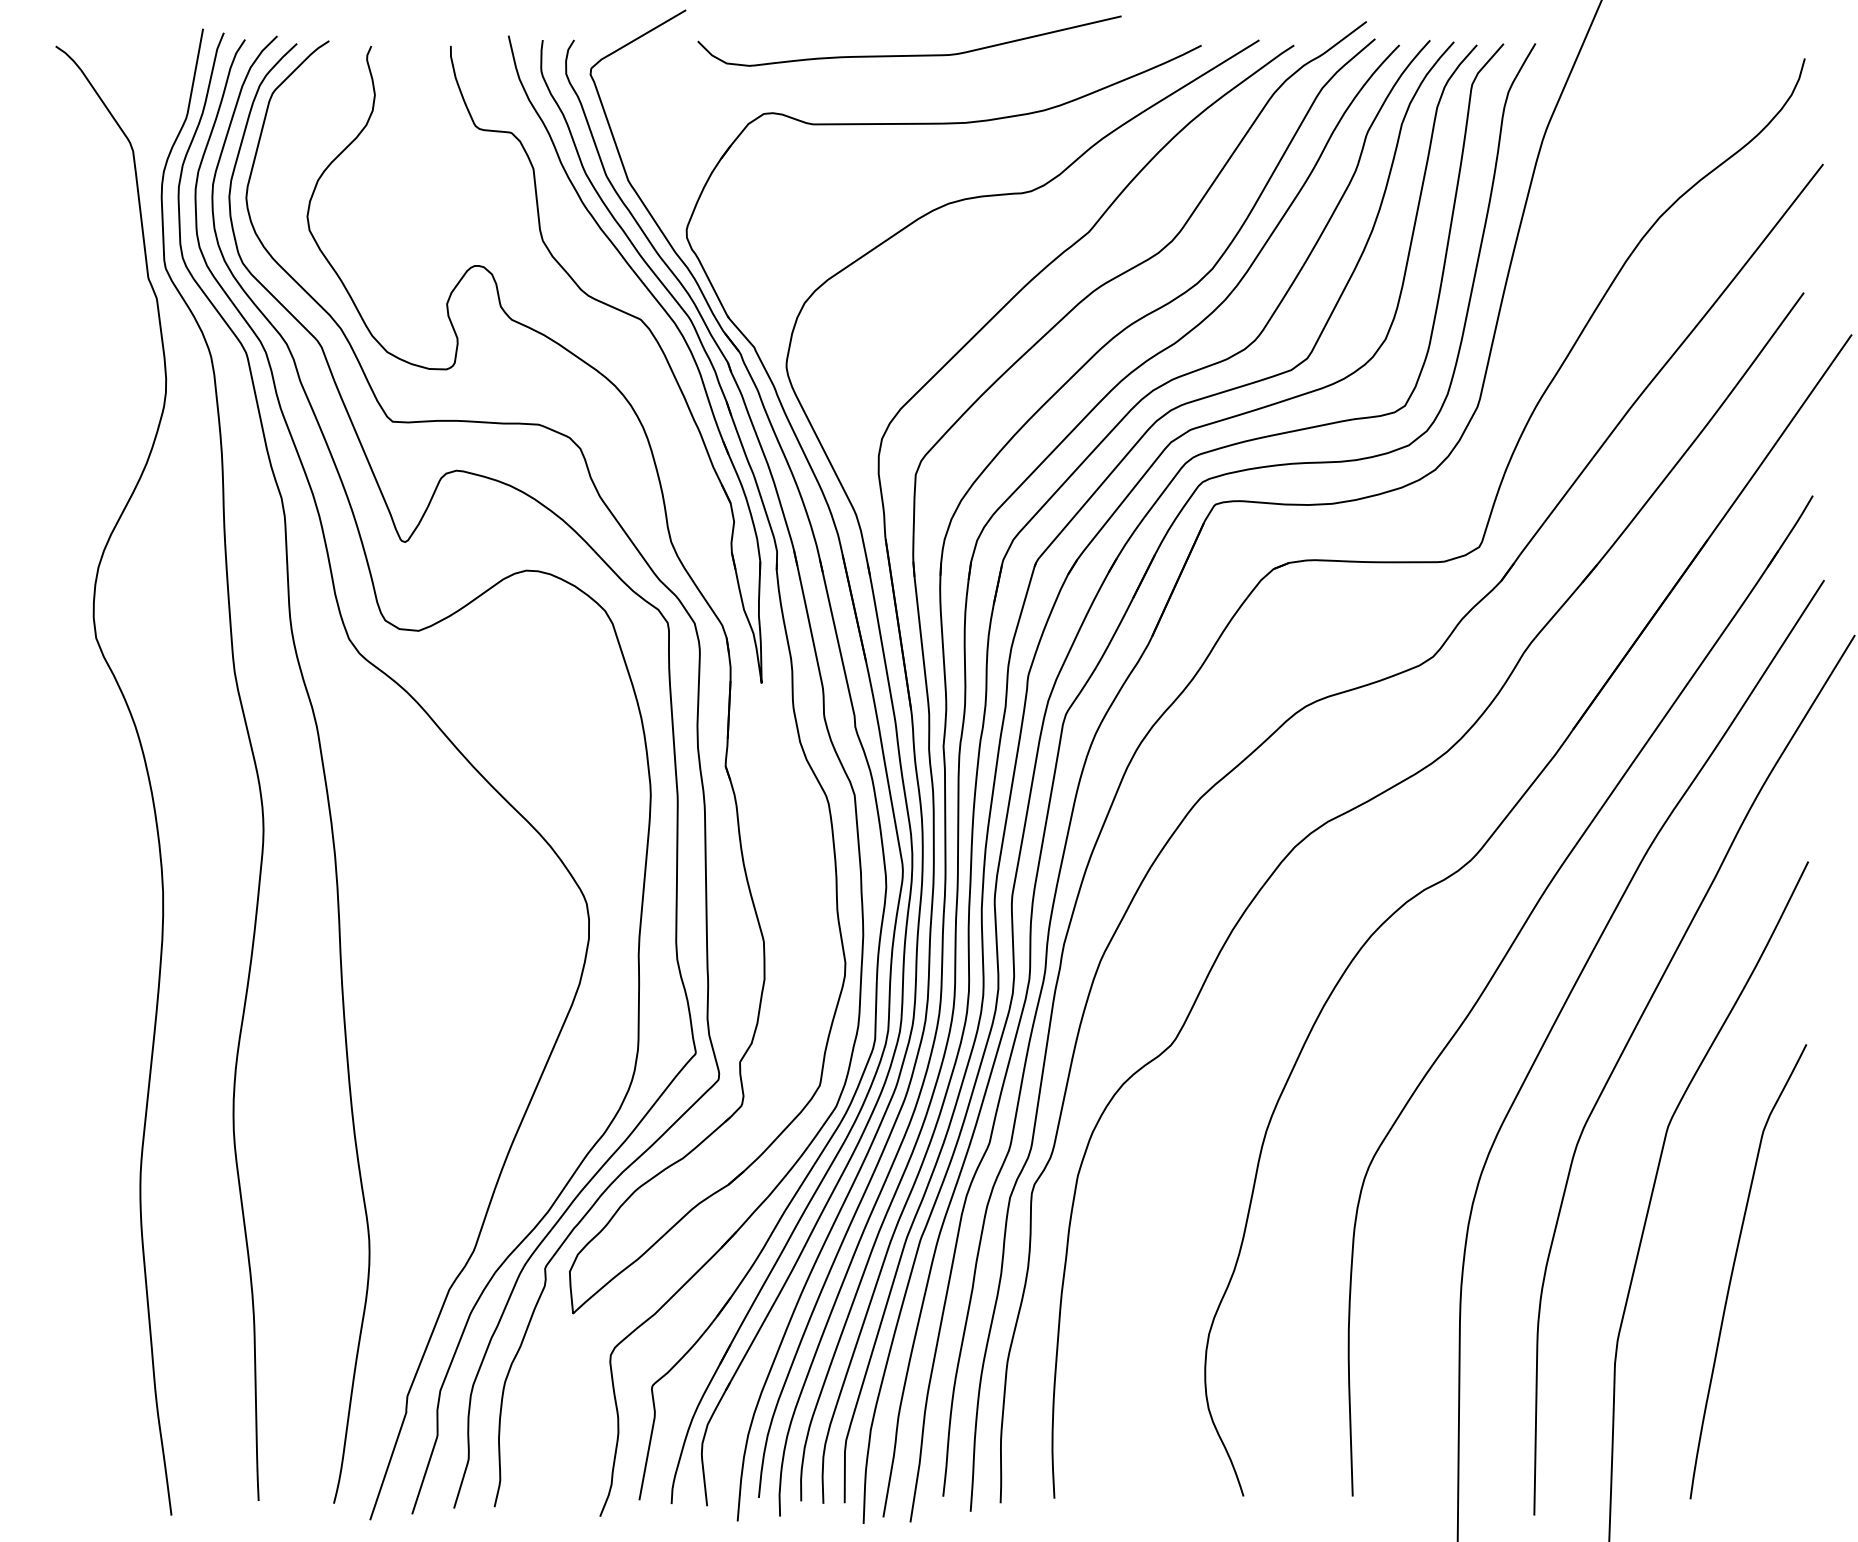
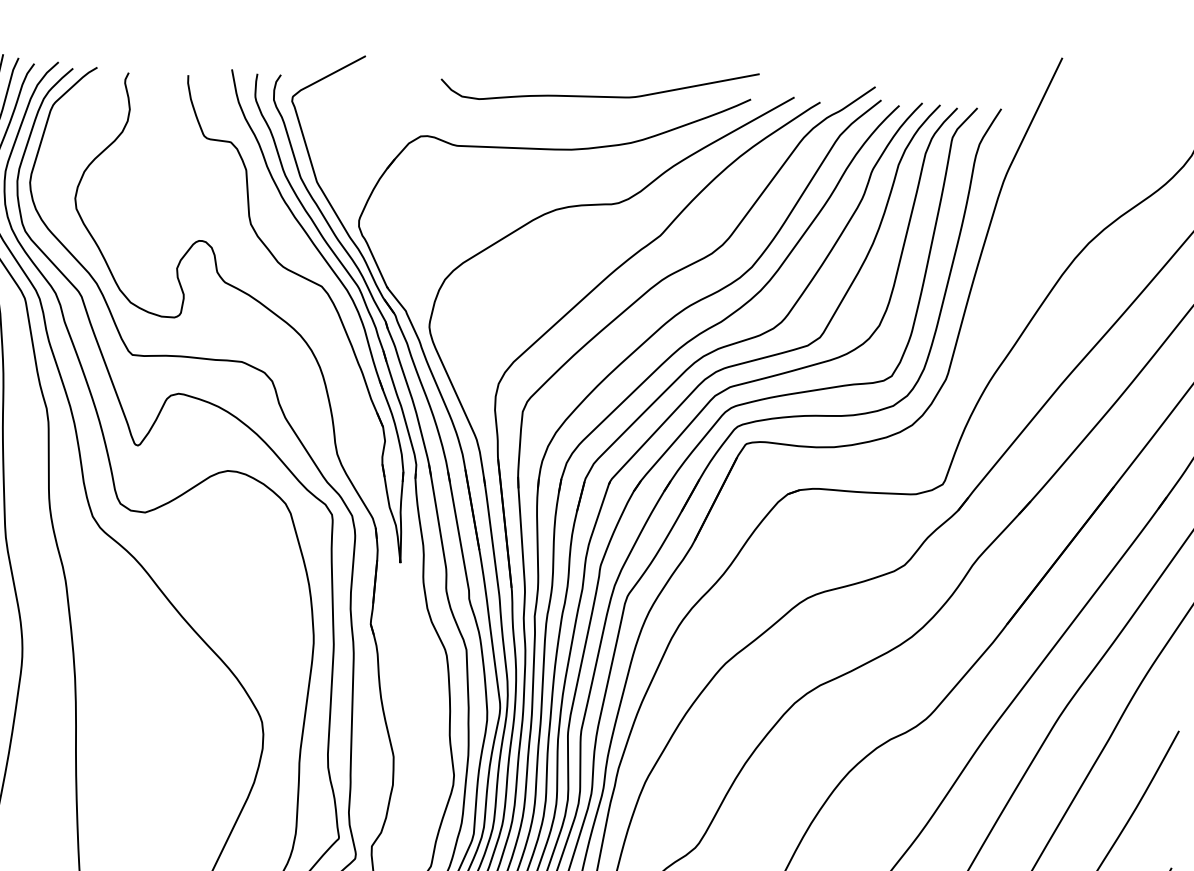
curve: (910, 54) -> (600, 95), moved

